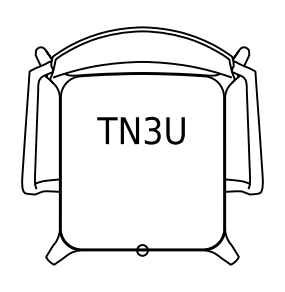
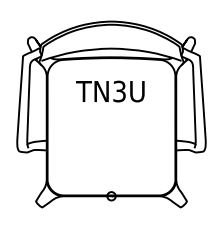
text: (140, 130) -> (109, 91), moved

